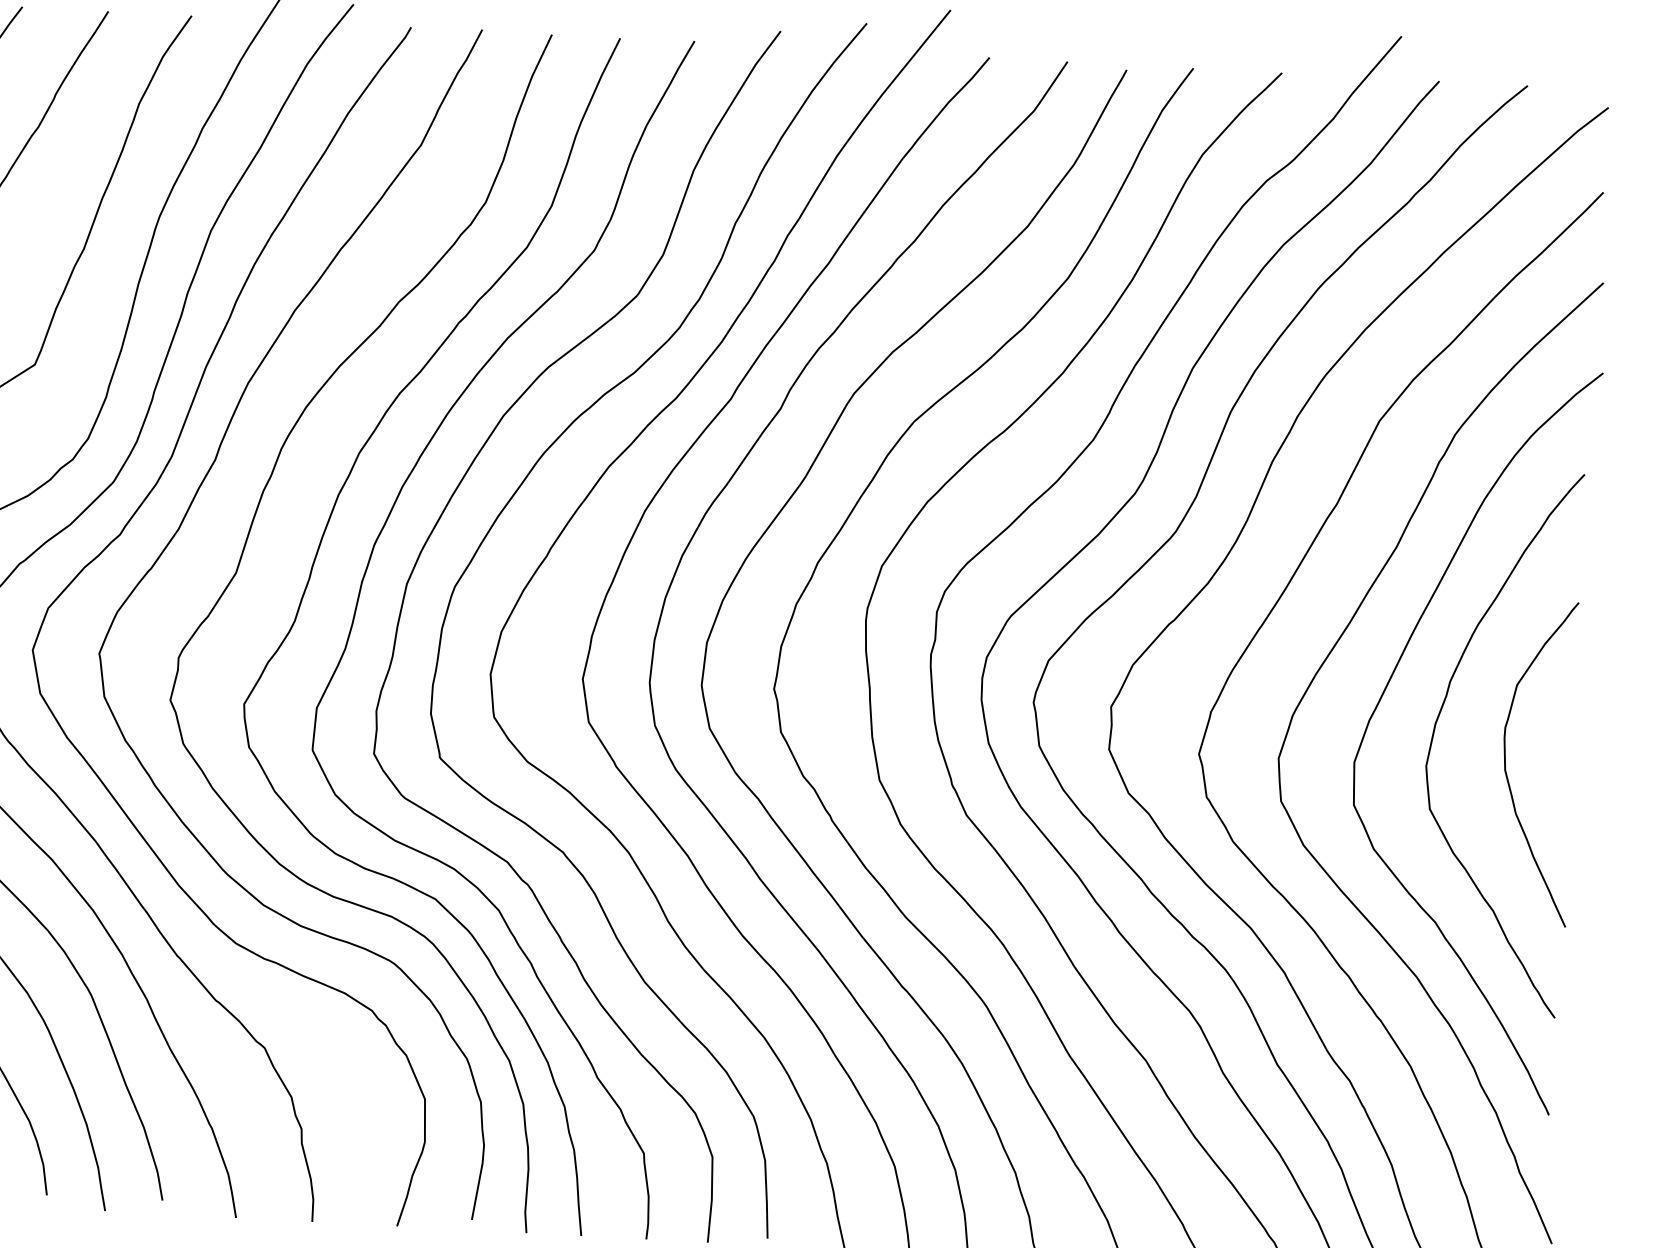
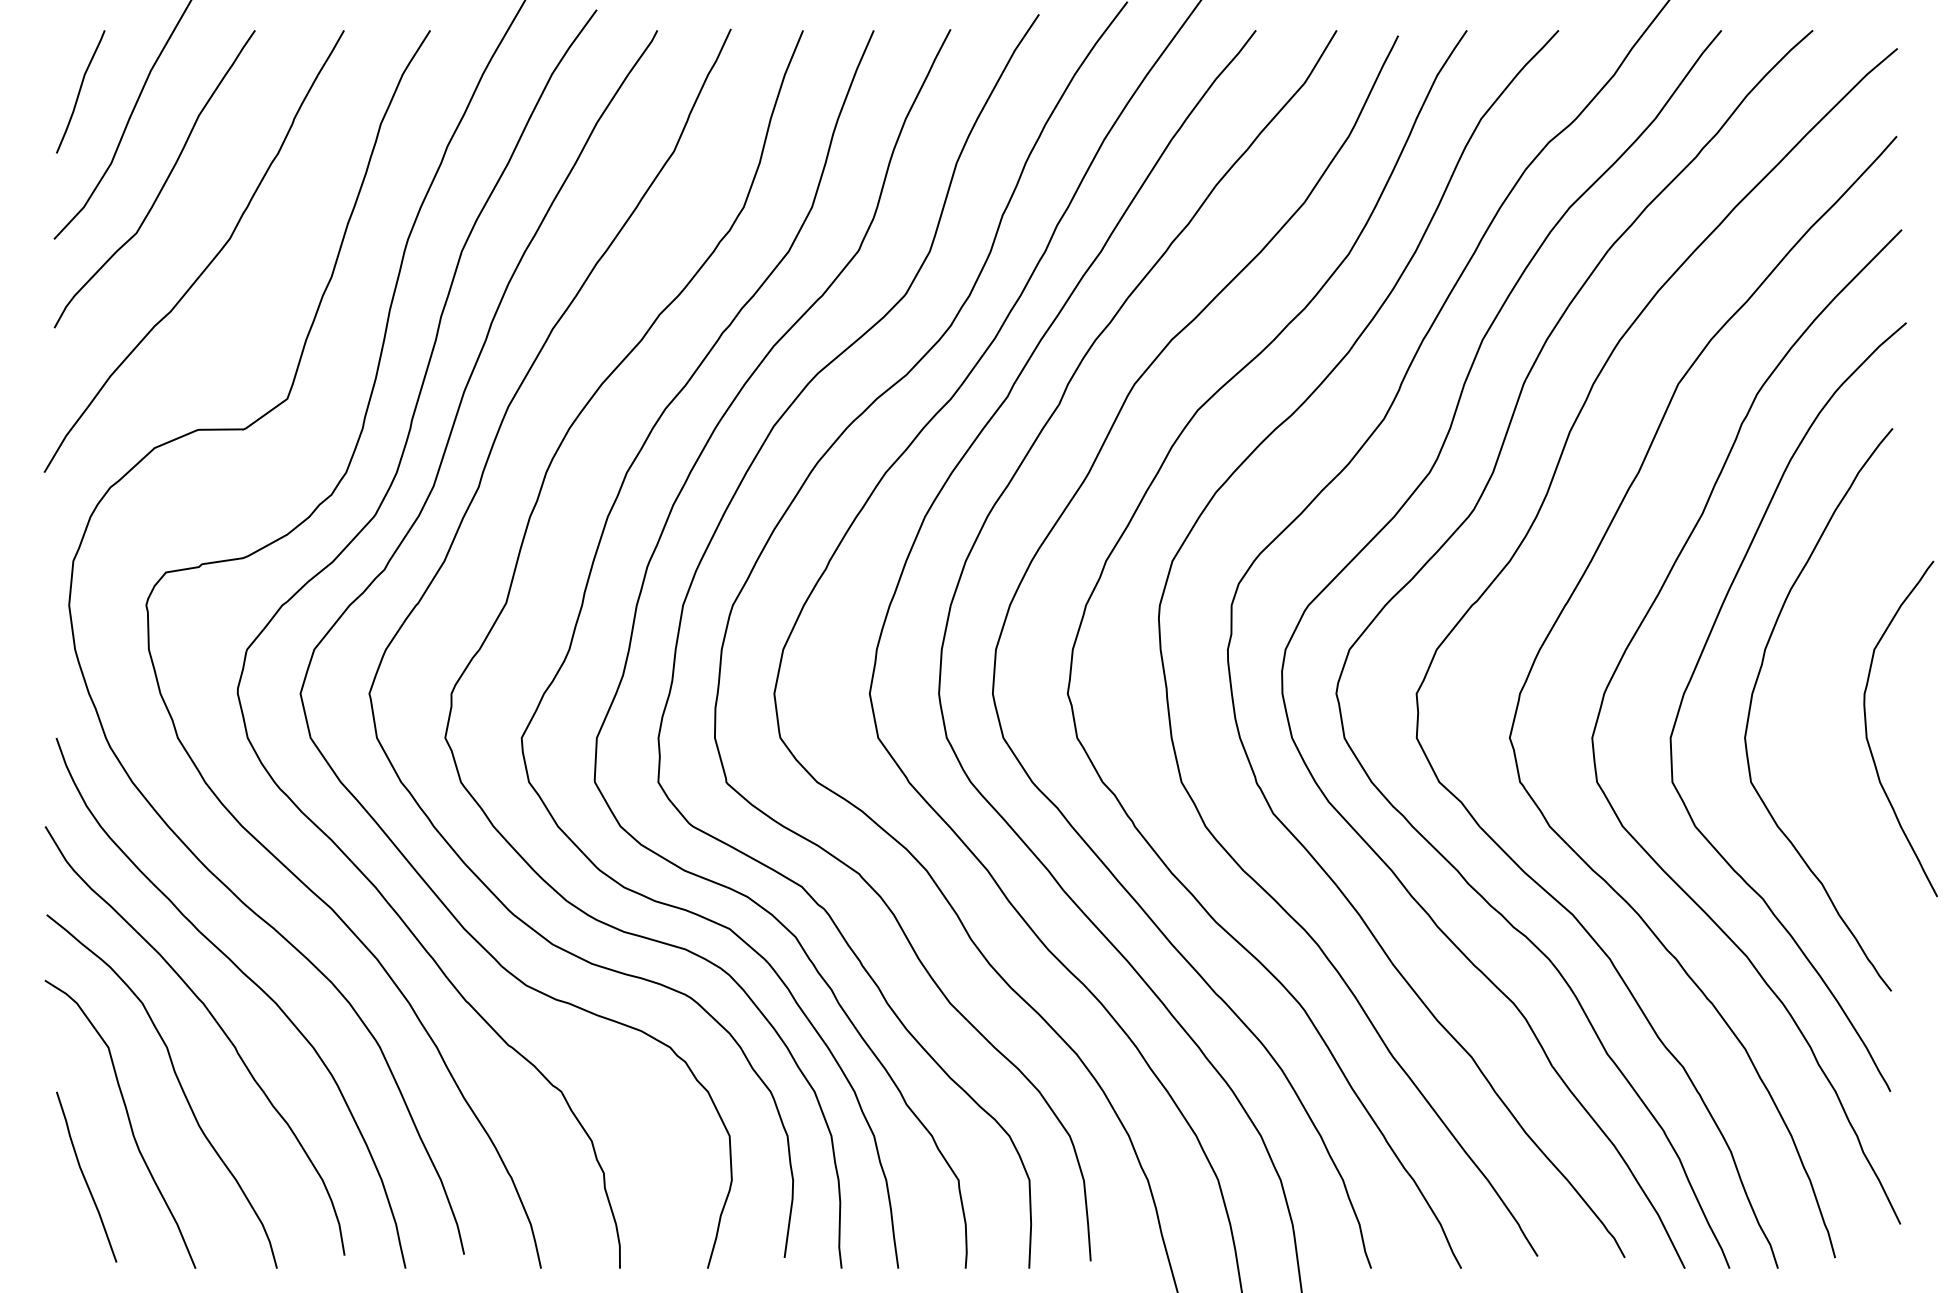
curve: (1506, 764) -> (1867, 731), moved

